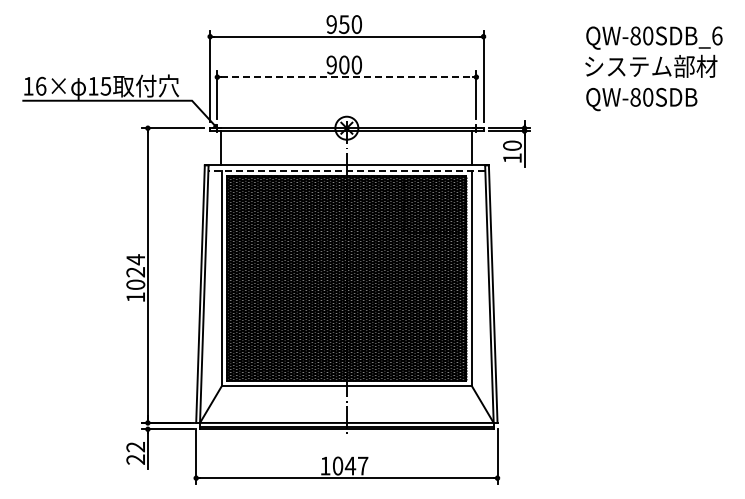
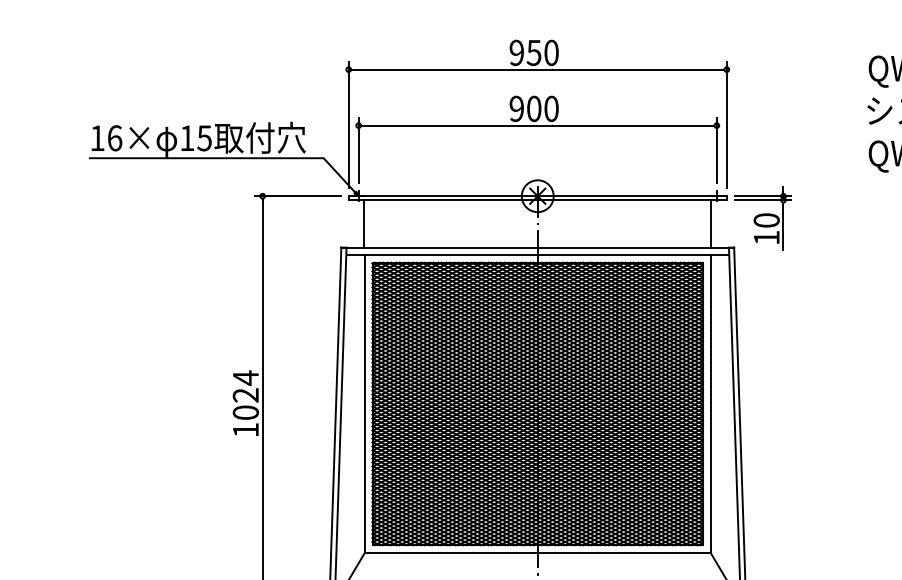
line: (347, 77) -> (538, 126), dashed -> solid
line: (346, 170) -> (537, 254), dashed -> solid

